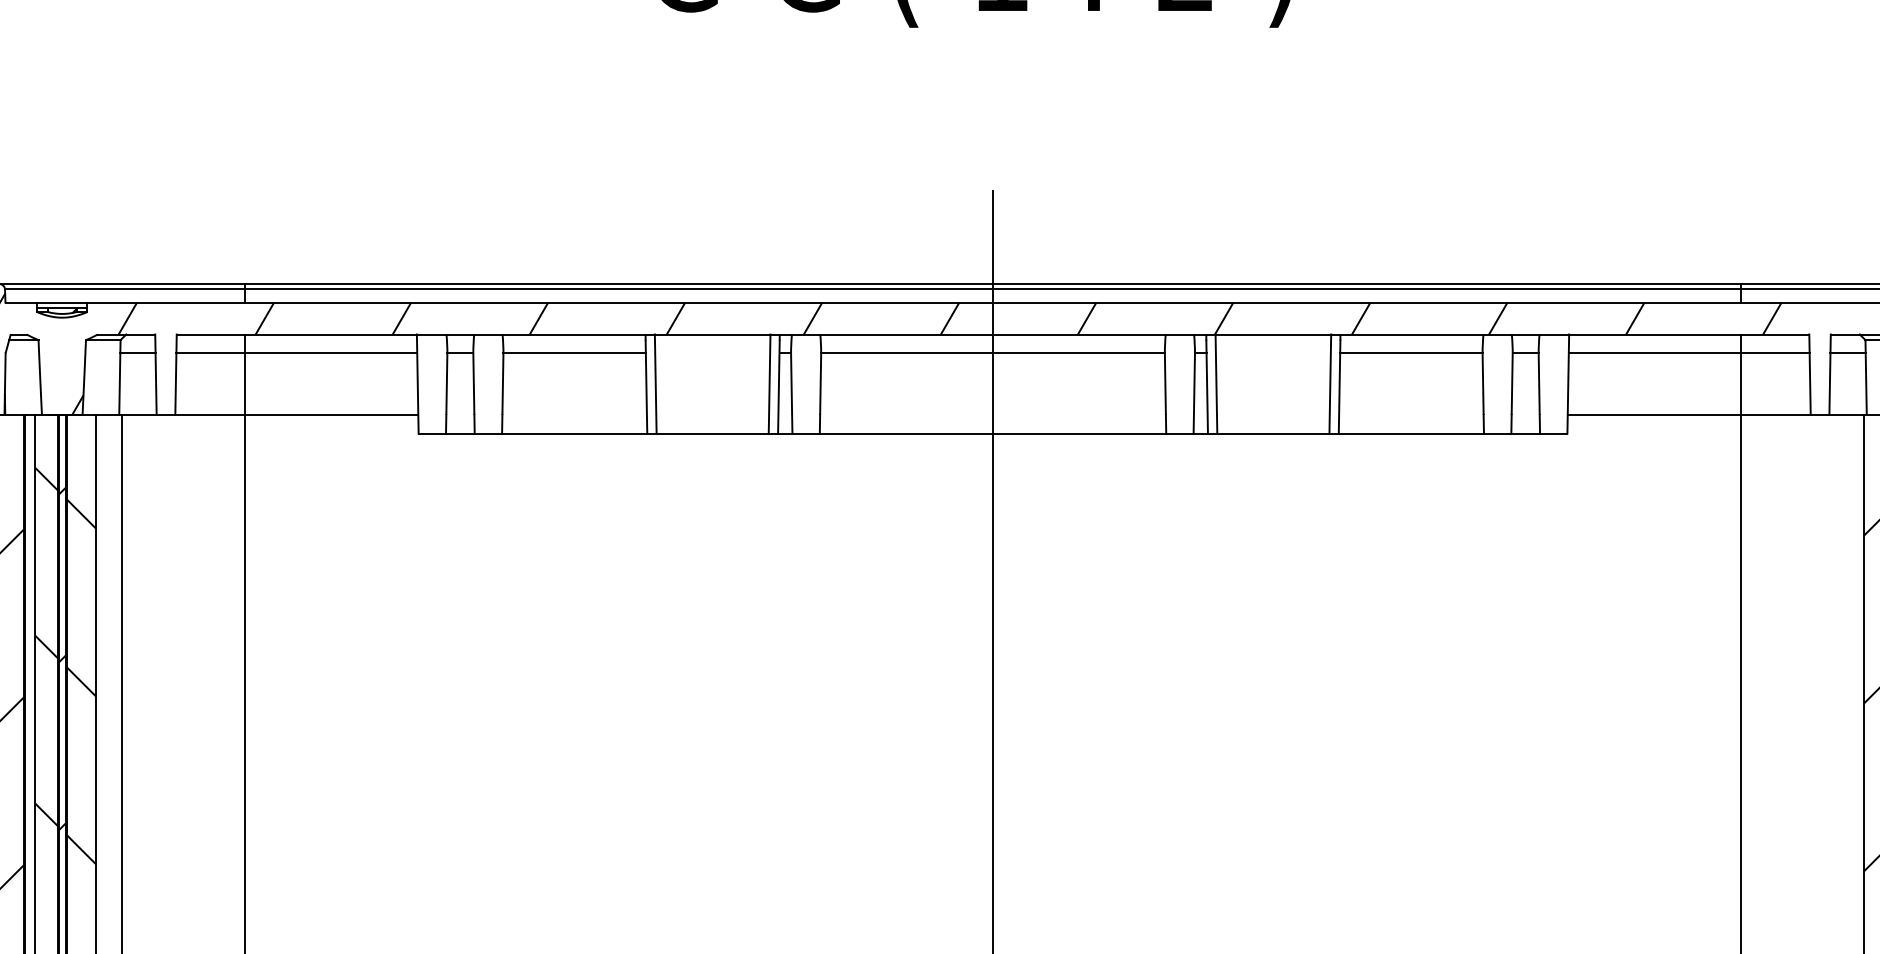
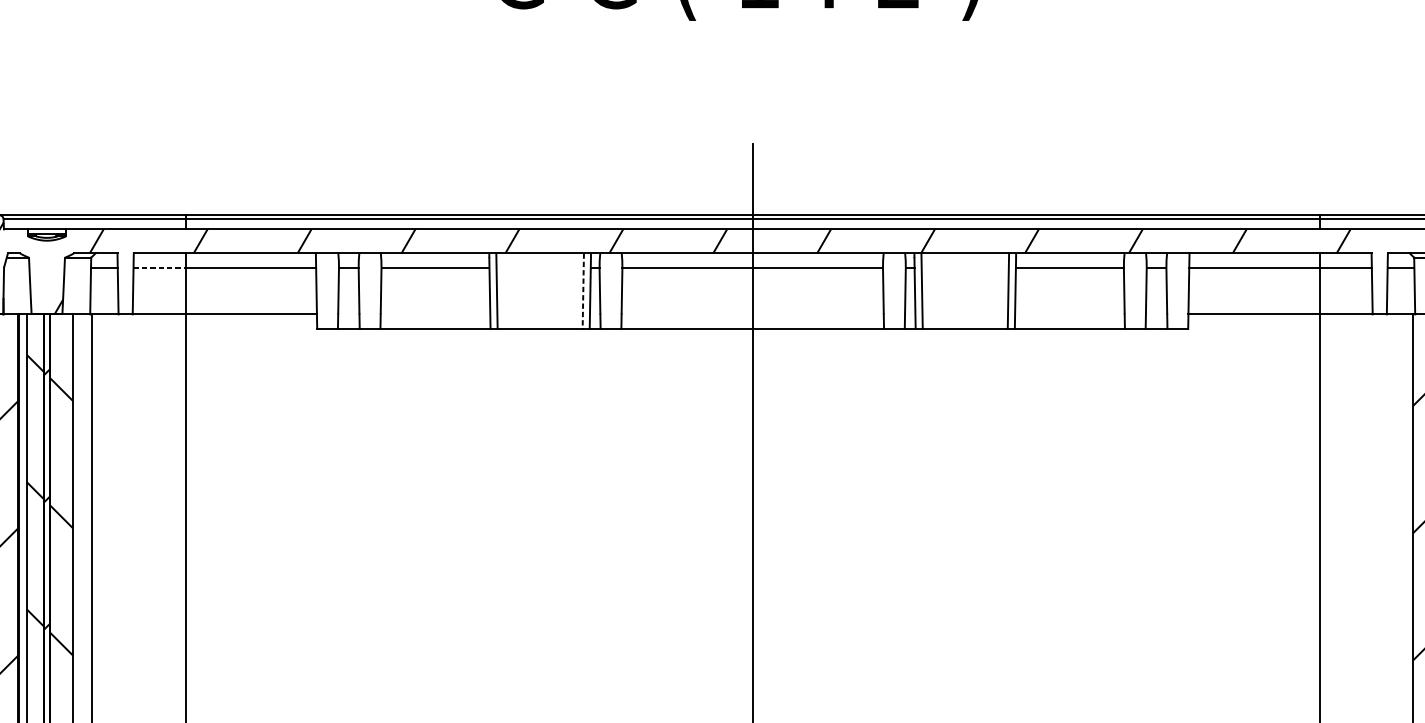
line: (210, 353) -> (159, 267), solid -> dashed
line: (769, 384) -> (583, 291), solid -> dashed

